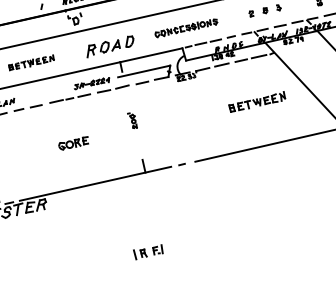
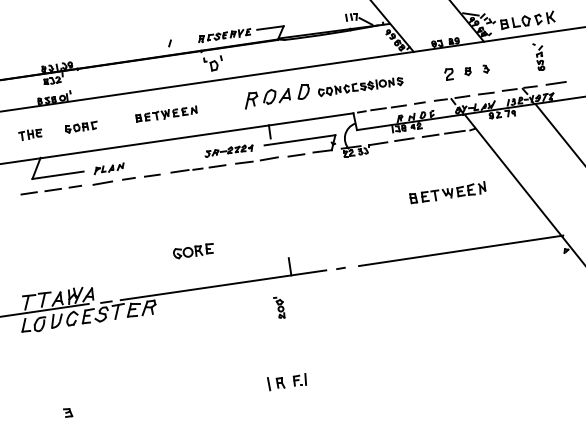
part: (251, 13) -> (448, 74), size x1.6
part: (110, 46) -> (277, 96), moved
part: (31, 62) -> (166, 113), moved
part: (132, 120) -> (279, 307), moved
part: (73, 143) -> (193, 251), moved

